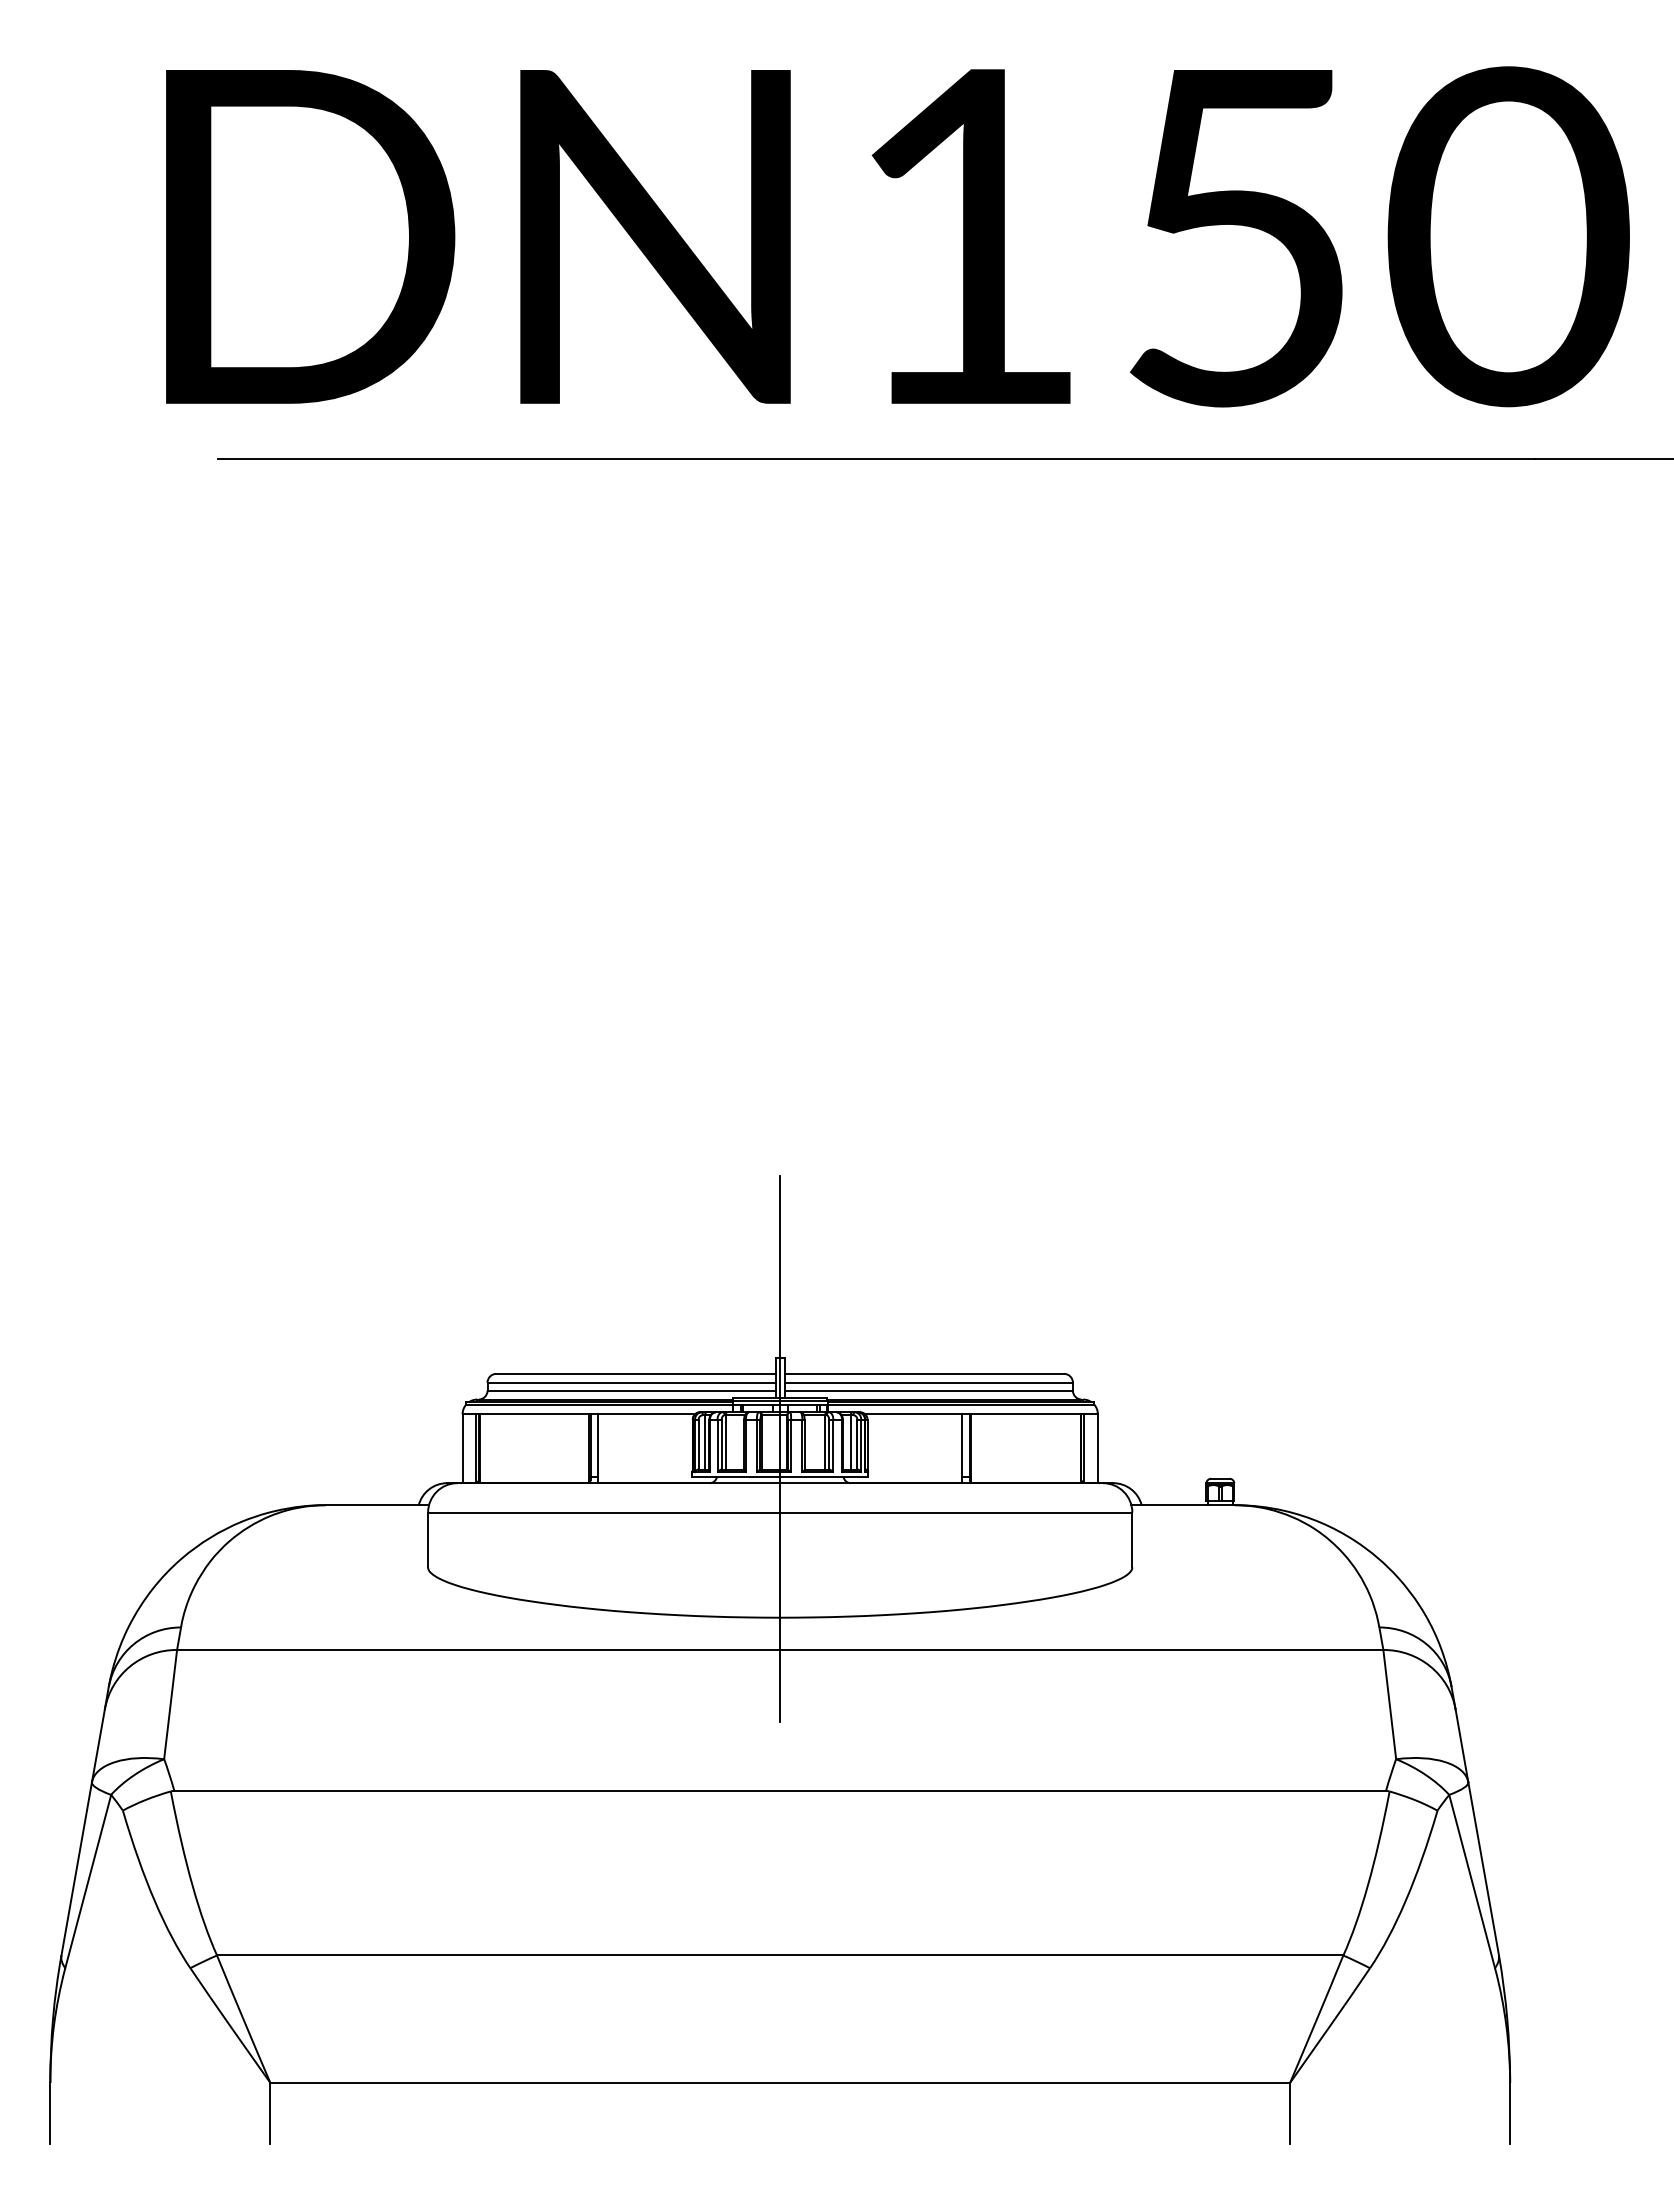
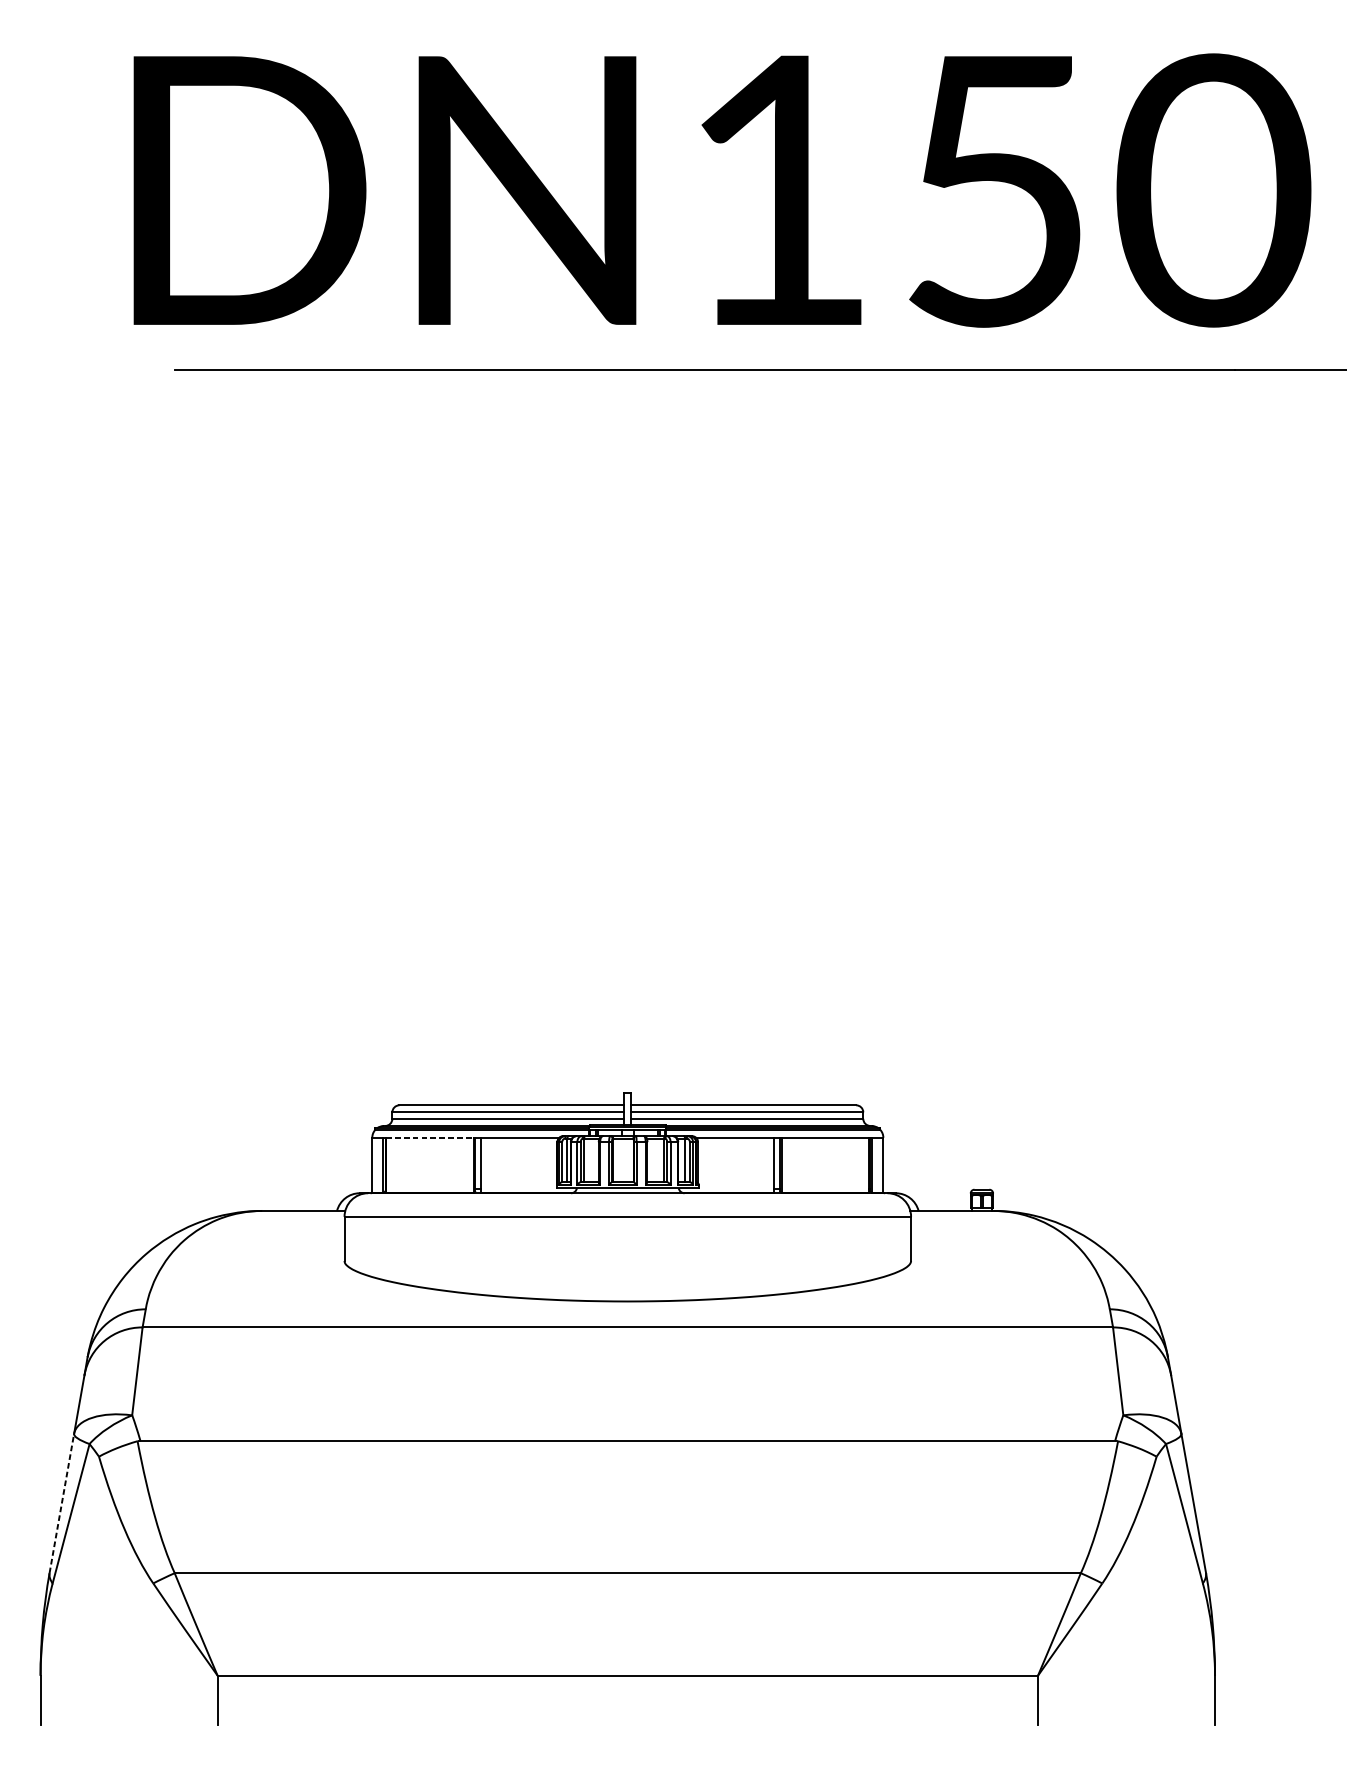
line: (534, 1414) -> (430, 1137), solid -> dashed
line: (780, 1448) -> (628, 1165), removed
line: (76, 1868) -> (61, 1503), solid -> dashed

